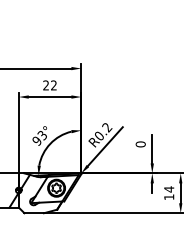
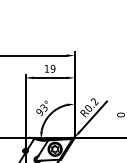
text: (49, 85) -> (49, 68), 22 -> 19

